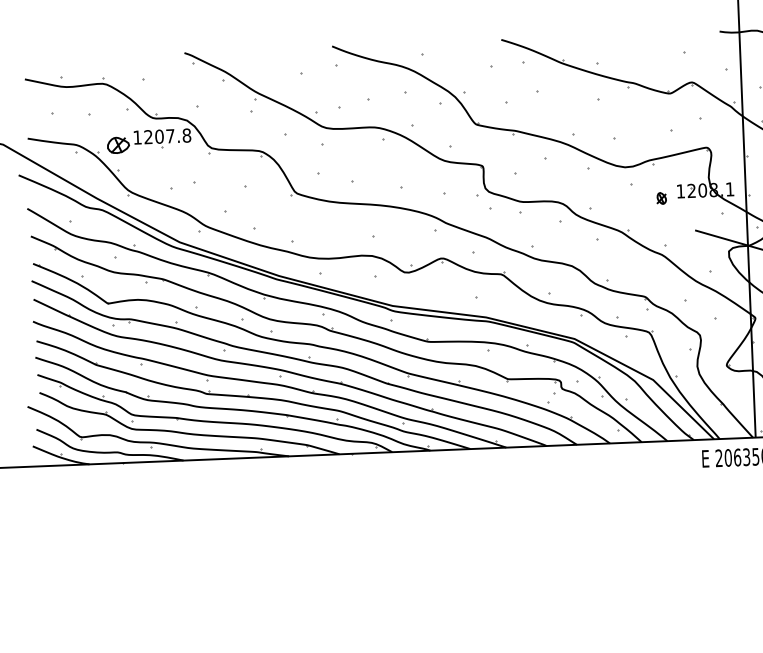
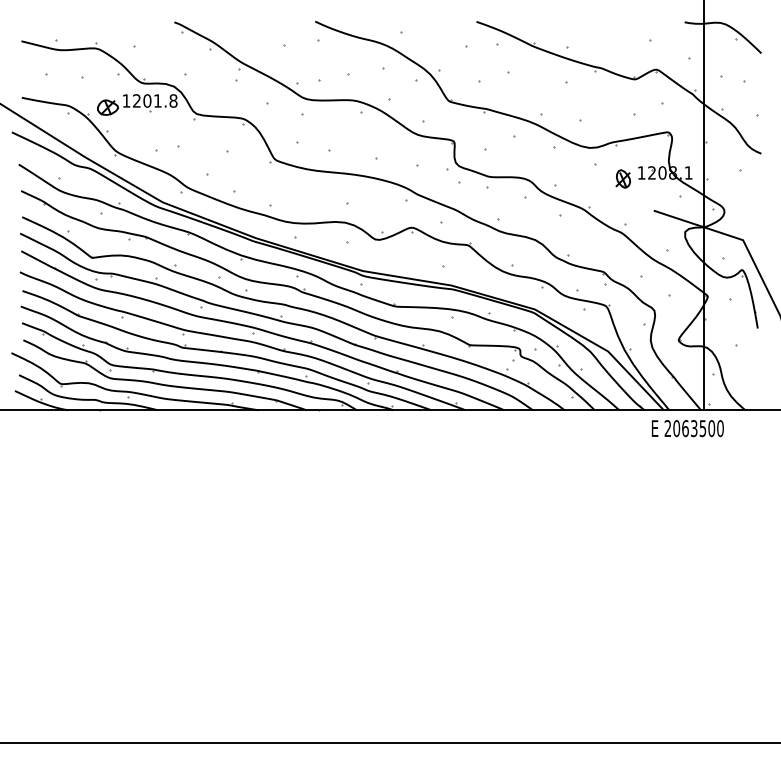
text: (170, 135) -> (157, 100), 1207.8 -> 1201.8
part: (660, 197) -> (622, 178), size x1.67

